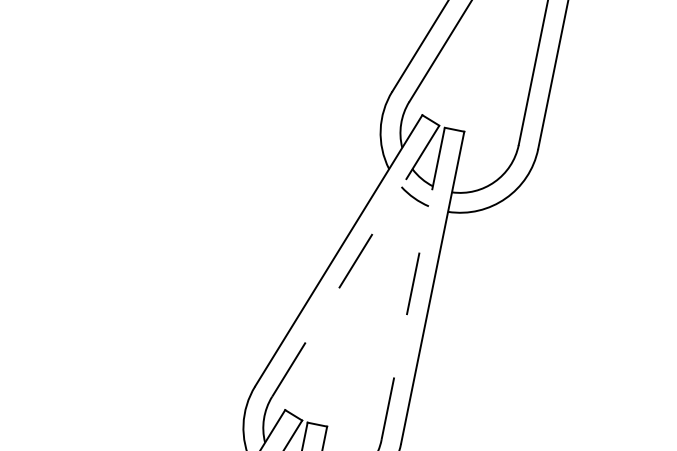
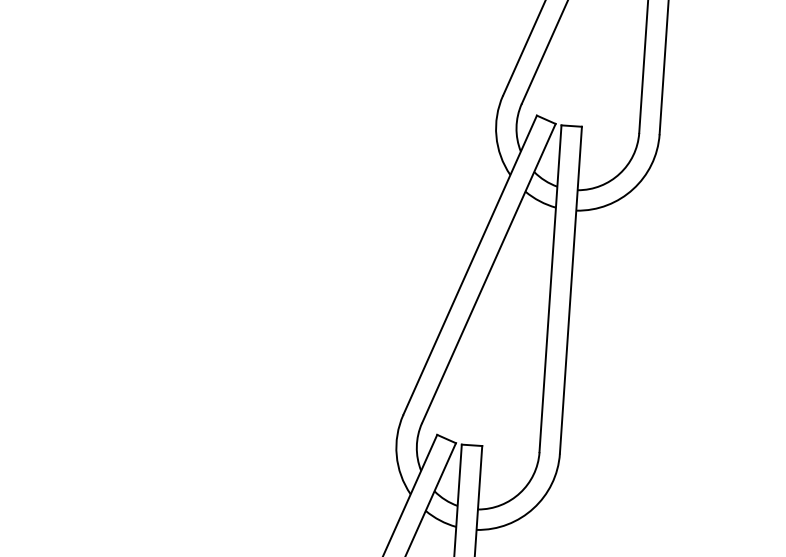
line: (355, 261) -> (488, 273), dashed -> solid
line: (413, 283) -> (550, 288), dashed -> solid

